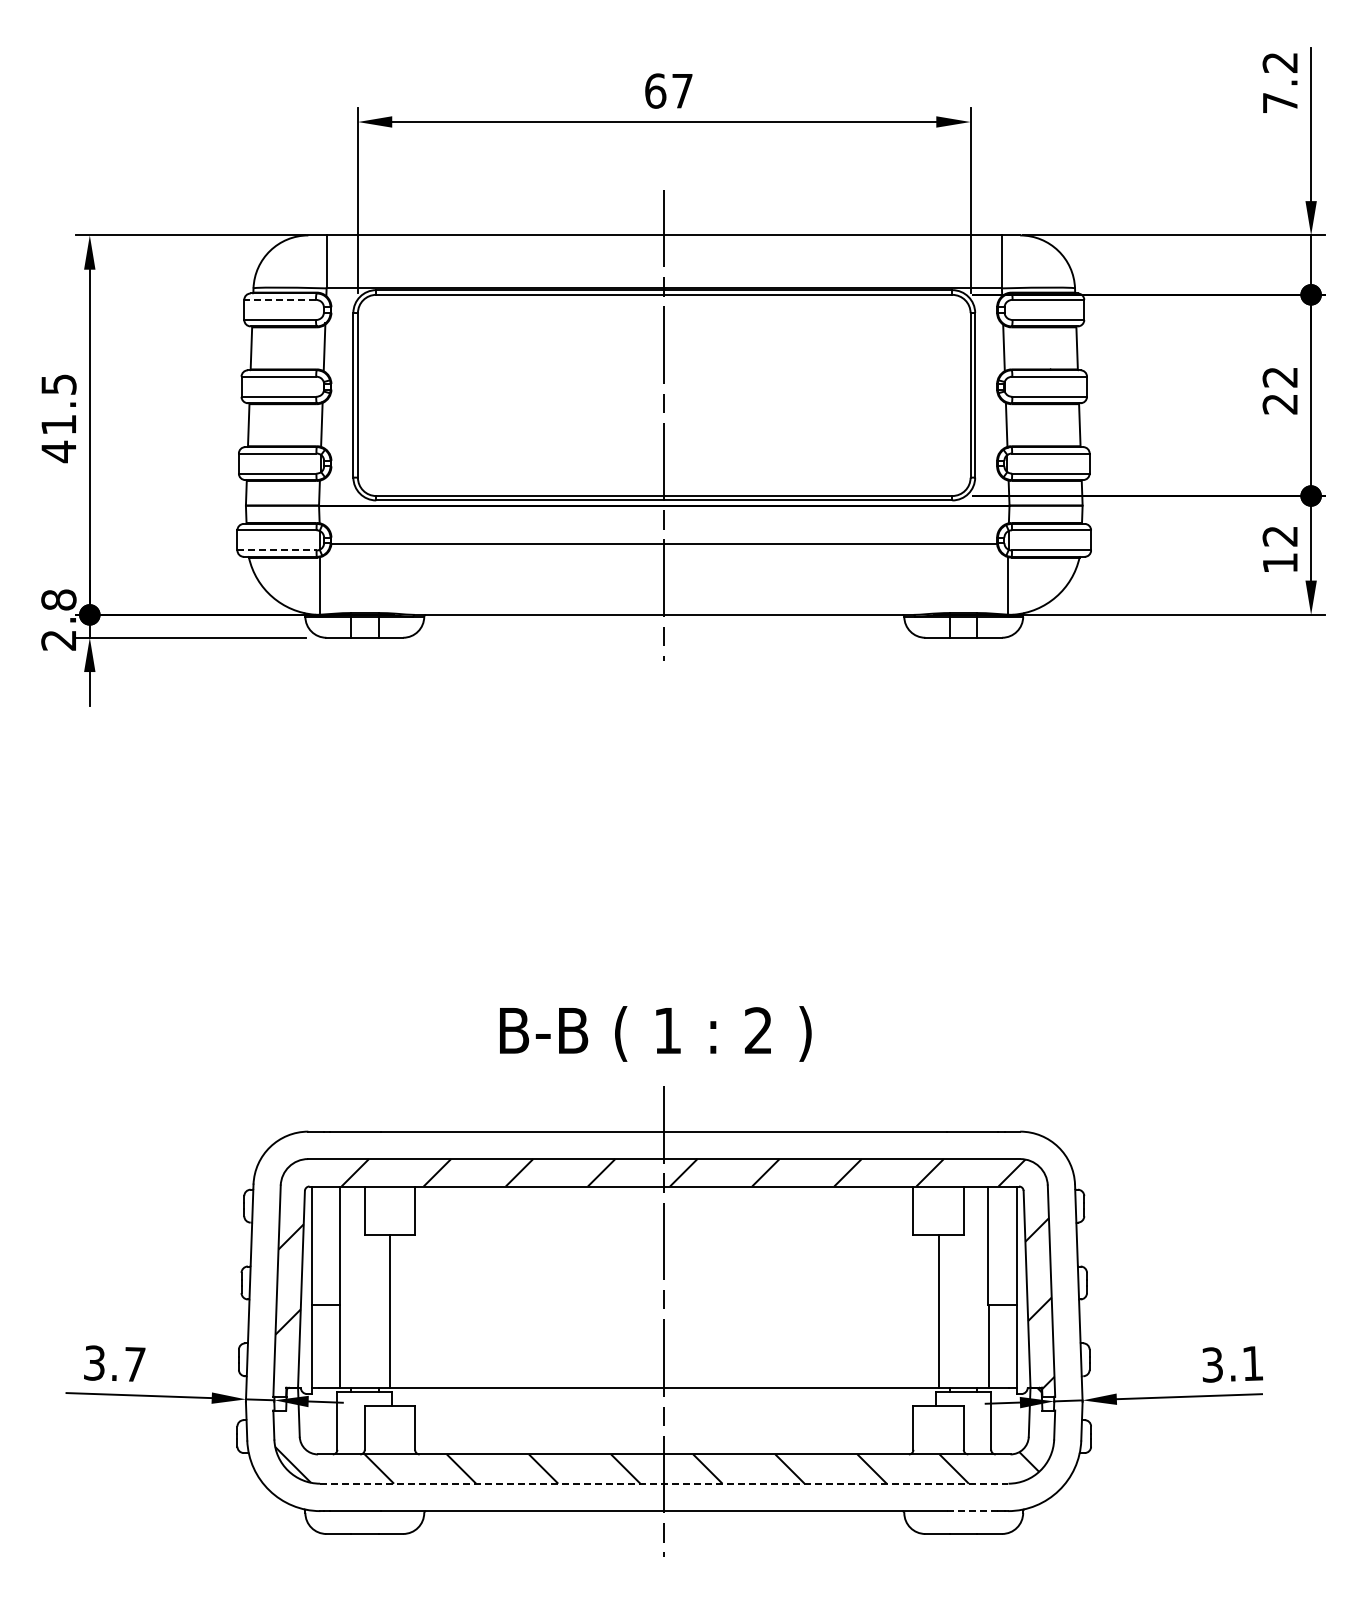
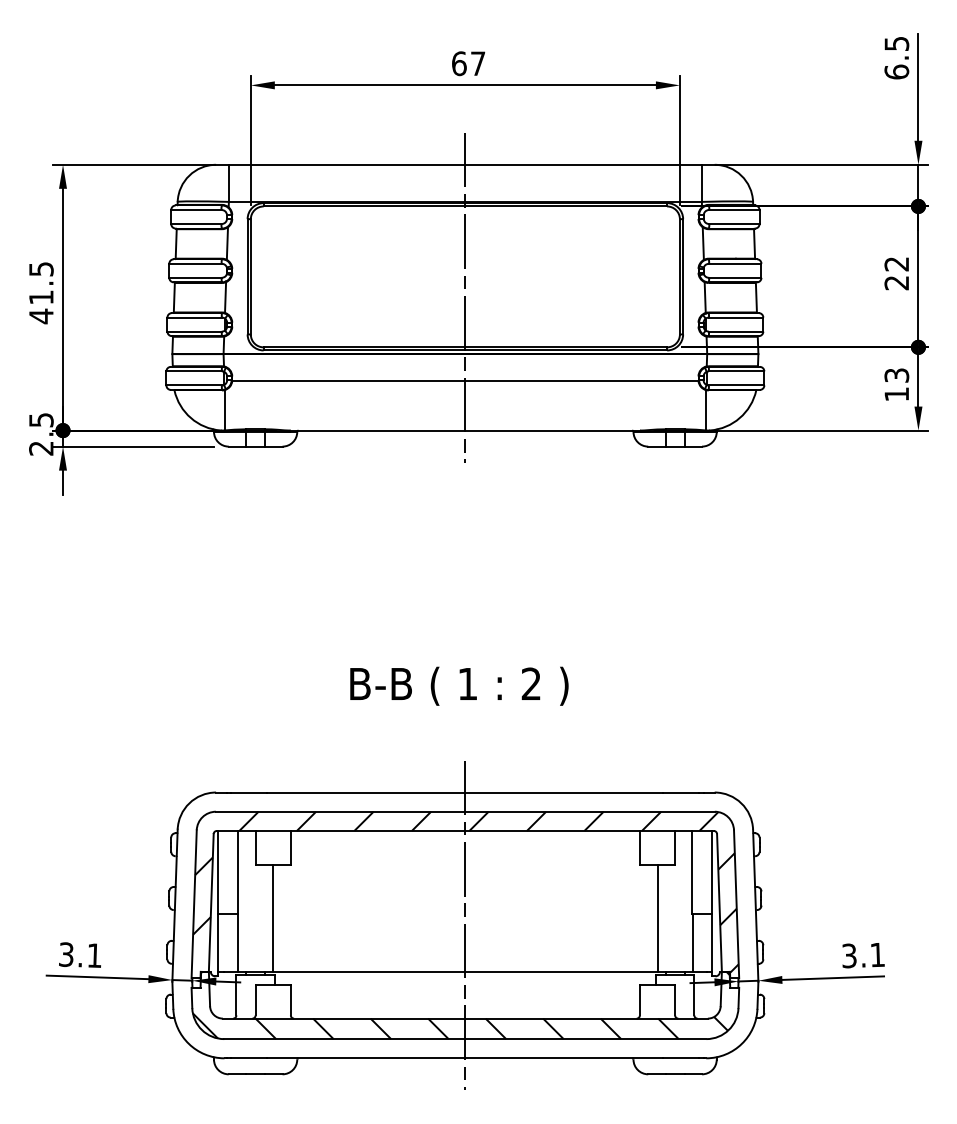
text: (1280, 83) -> (896, 58), 7.2 -> 6.5
line: (280, 299) -> (196, 209), dashed -> solid
text: (1280, 536) -> (896, 375), 12 -> 13
line: (276, 550) -> (193, 385), dashed -> solid
text: (58, 599) -> (41, 419), 2.8 -> 2.5
text: (655, 1033) -> (459, 685), moved
text: (135, 1364) -> (95, 955), 3.7 -> 3.1
line: (664, 1483) -> (465, 1038), dashed -> solid
line: (972, 1511) -> (681, 1058), dashed -> solid

